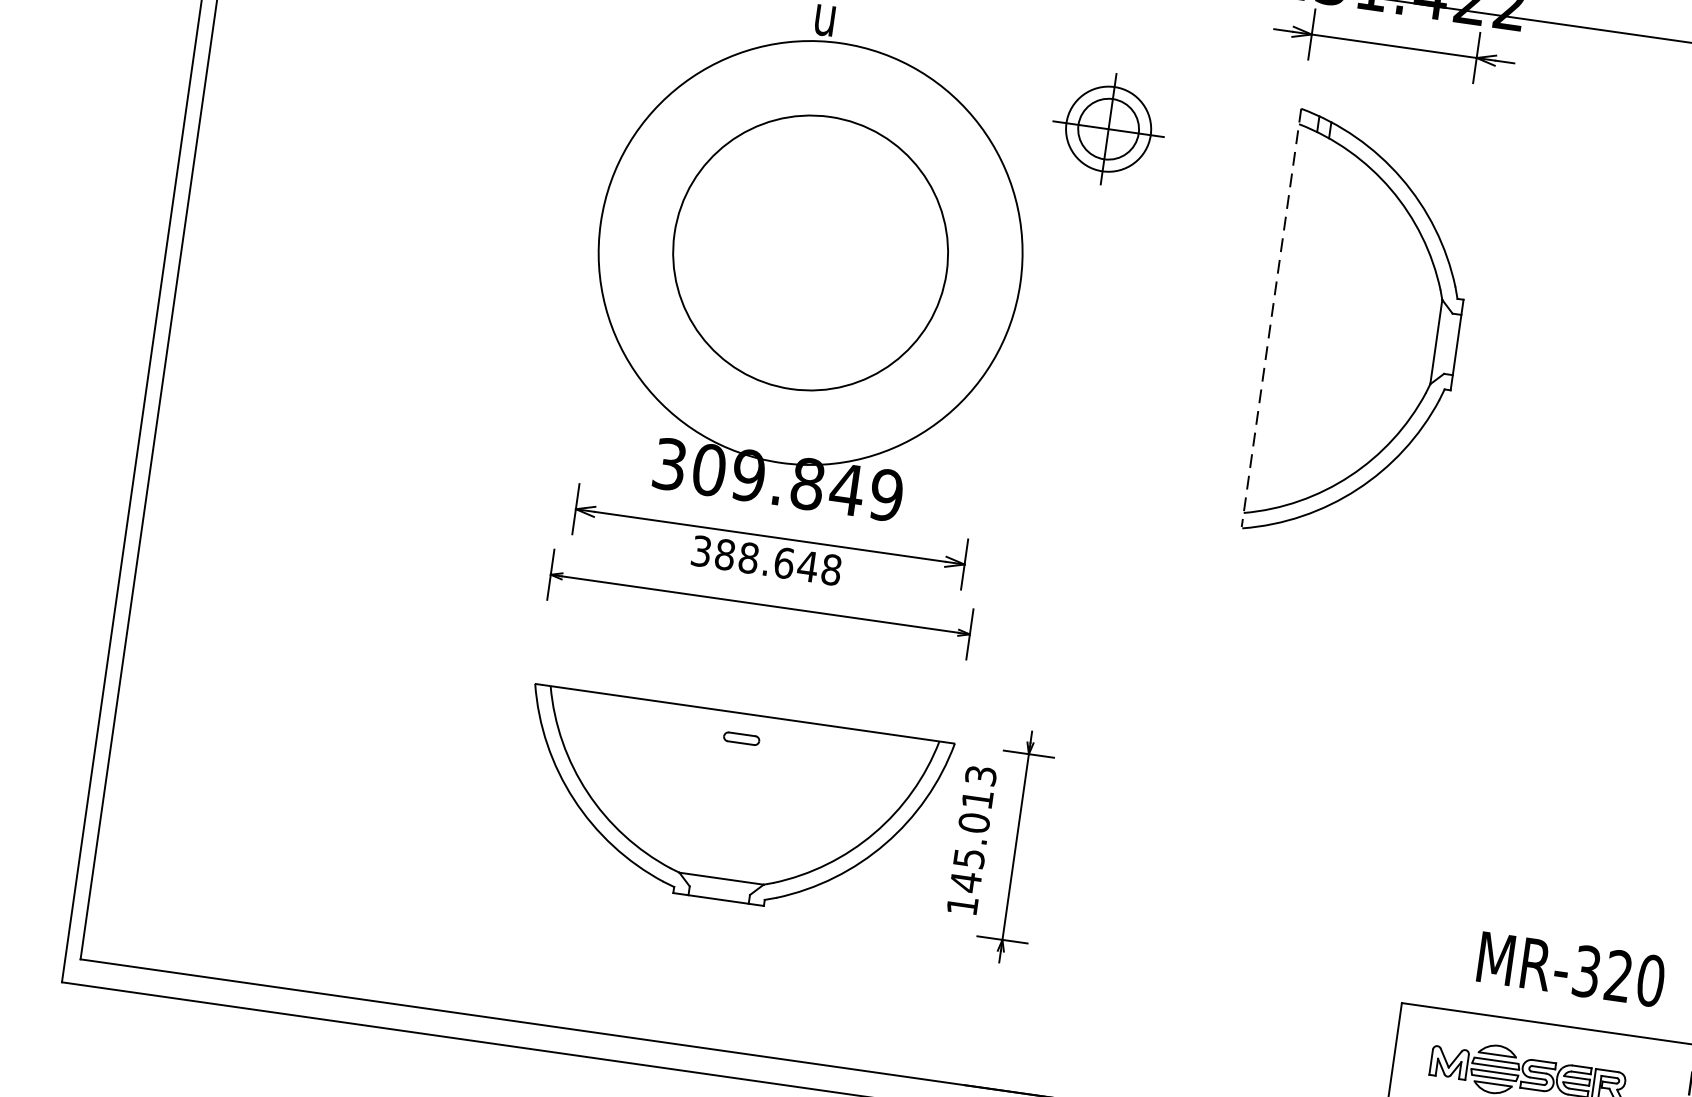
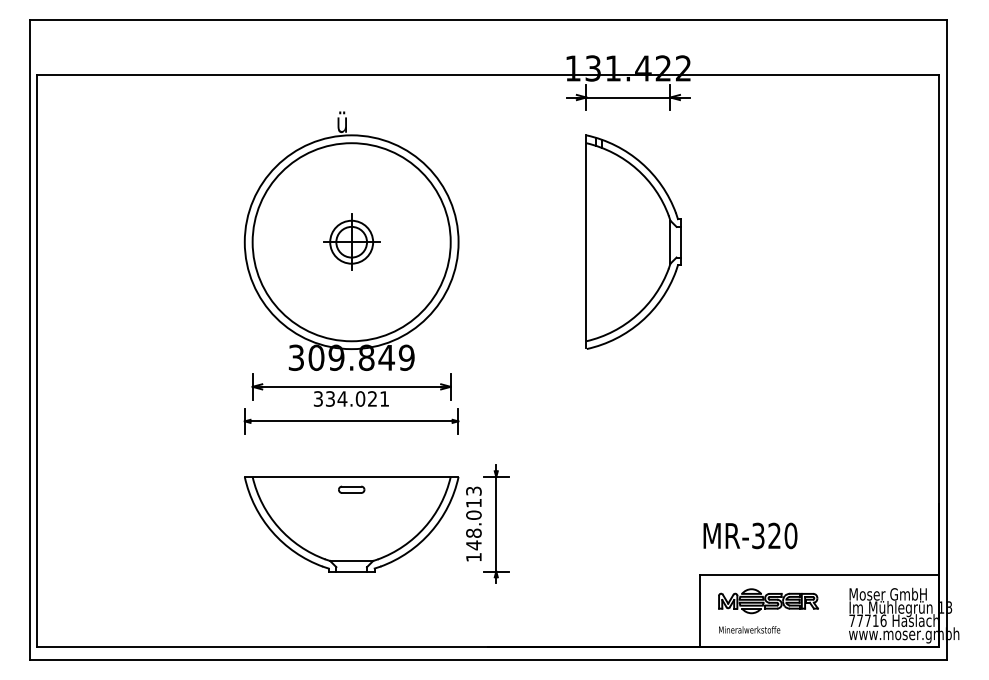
part: (1108, 127) -> (351, 241), moved
circle: (810, 253) -> (351, 242), size x1.43
line: (1271, 317) -> (586, 241), dashed -> solid
text: (778, 561) -> (357, 398), 388.648 -> 334.021
part: (741, 738) -> (351, 489), size x1.43
text: (968, 856) -> (473, 532), 145.013 -> 148.013
text: (1571, 968) -> (750, 535), moved

